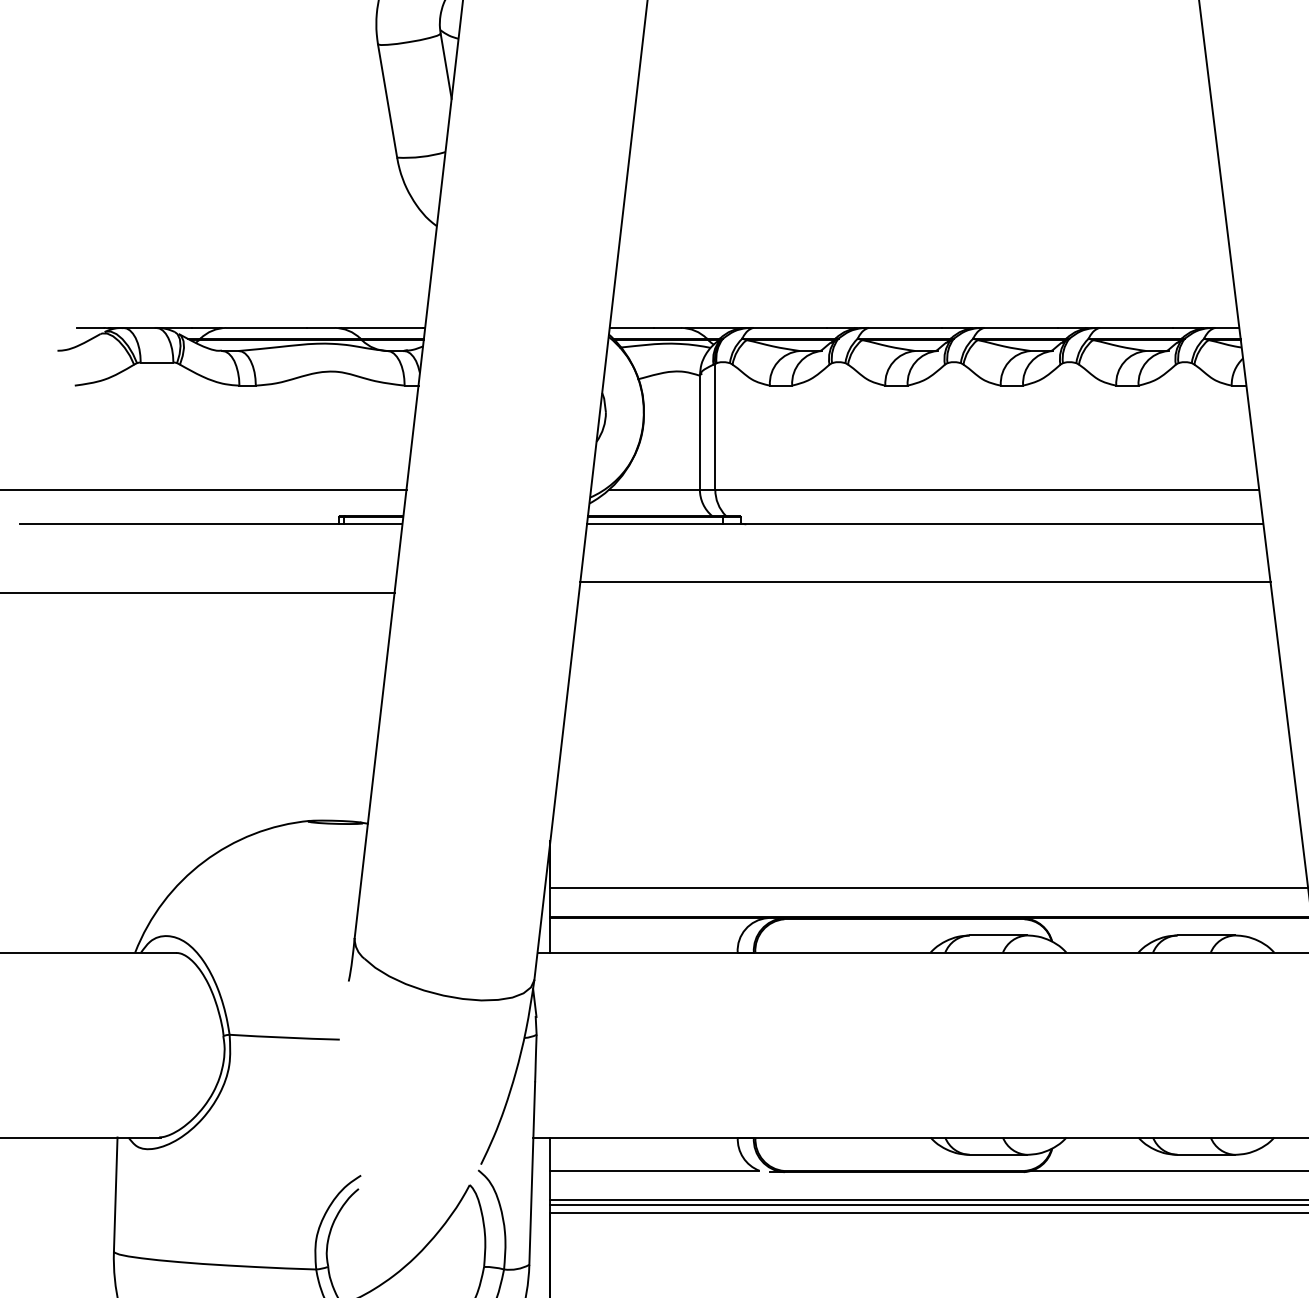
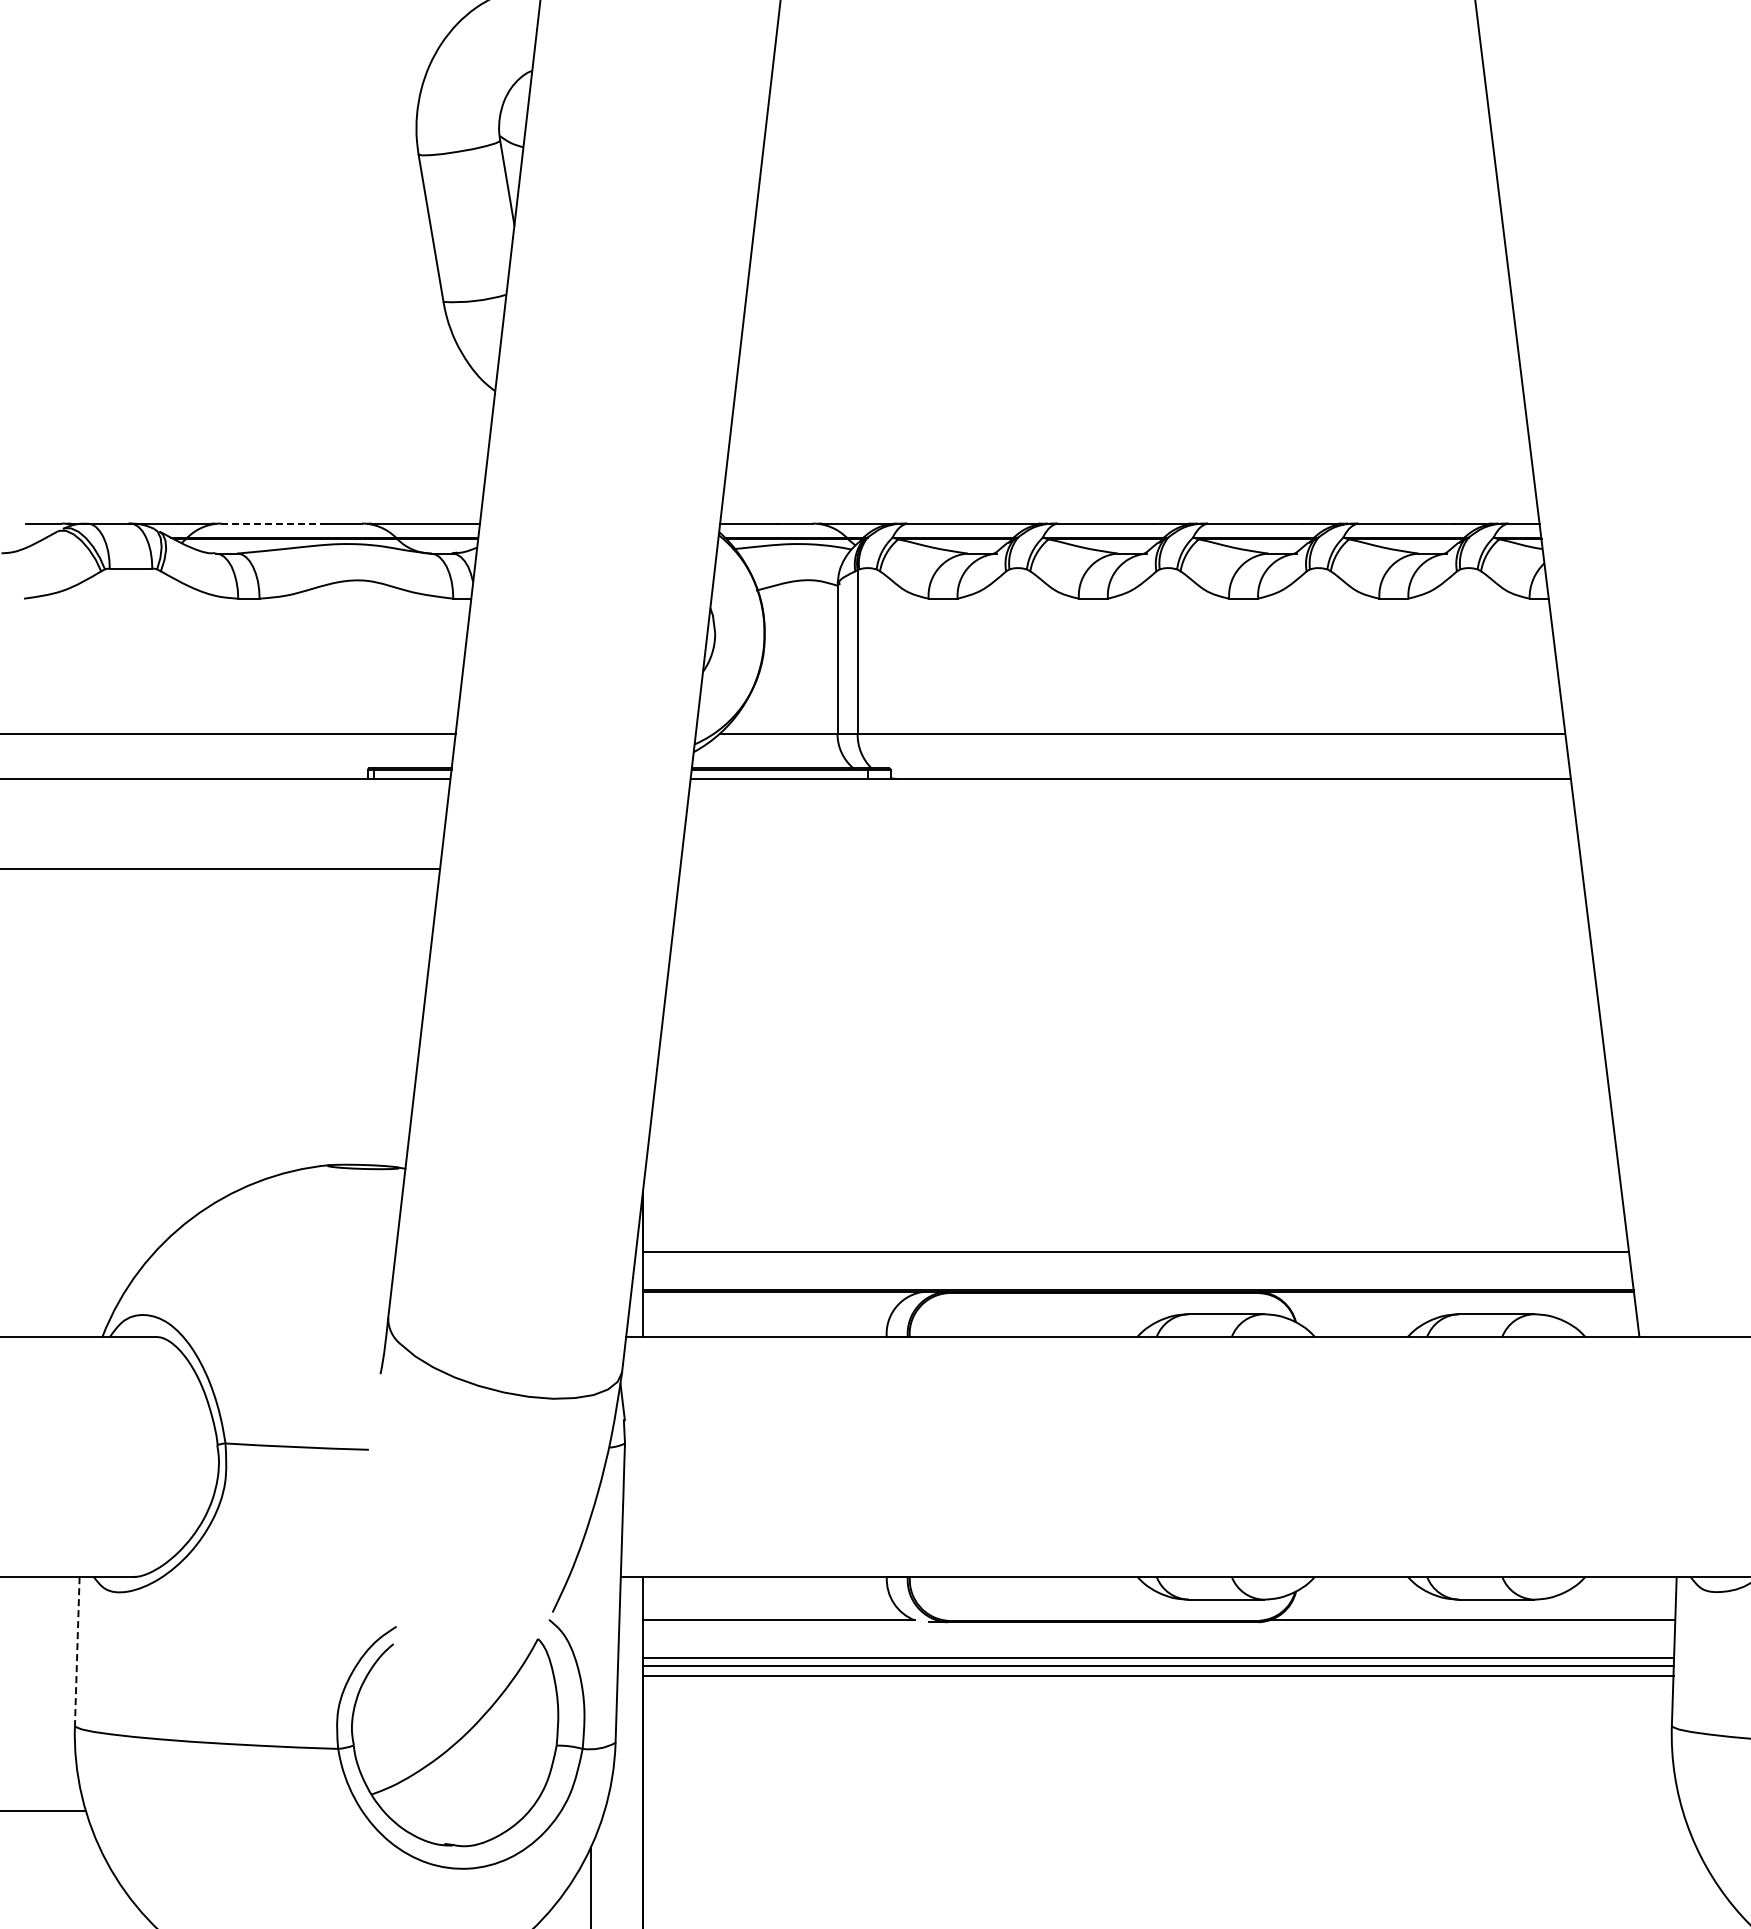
line: (267, 327) -> (274, 523), solid -> dashed
line: (925, 582) -> (1130, 854), removed
line: (115, 1194) -> (77, 1651), solid -> dashed

